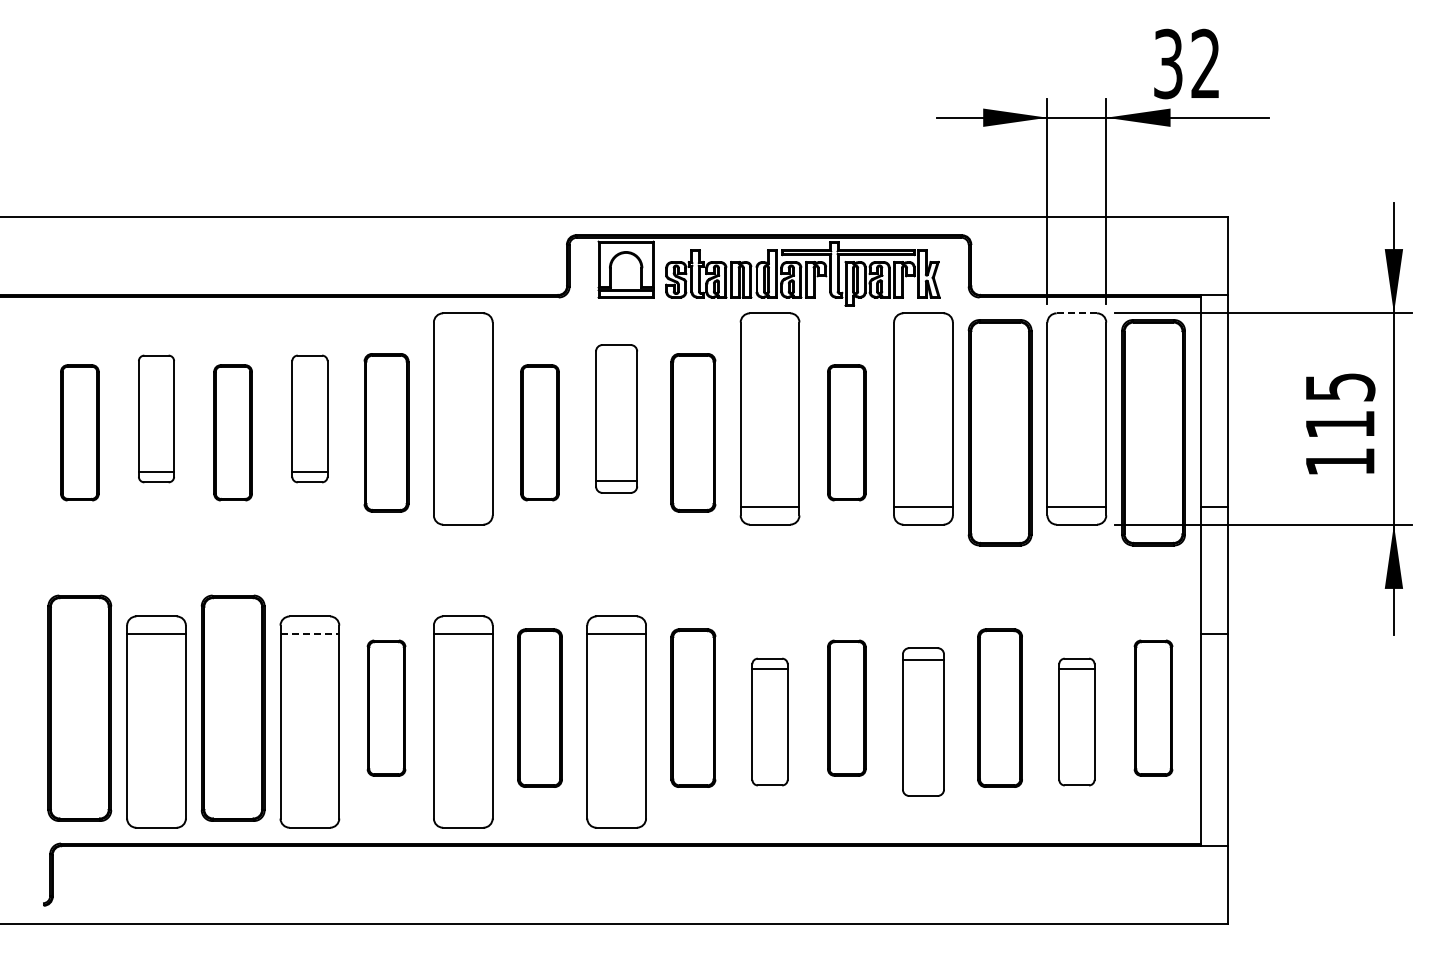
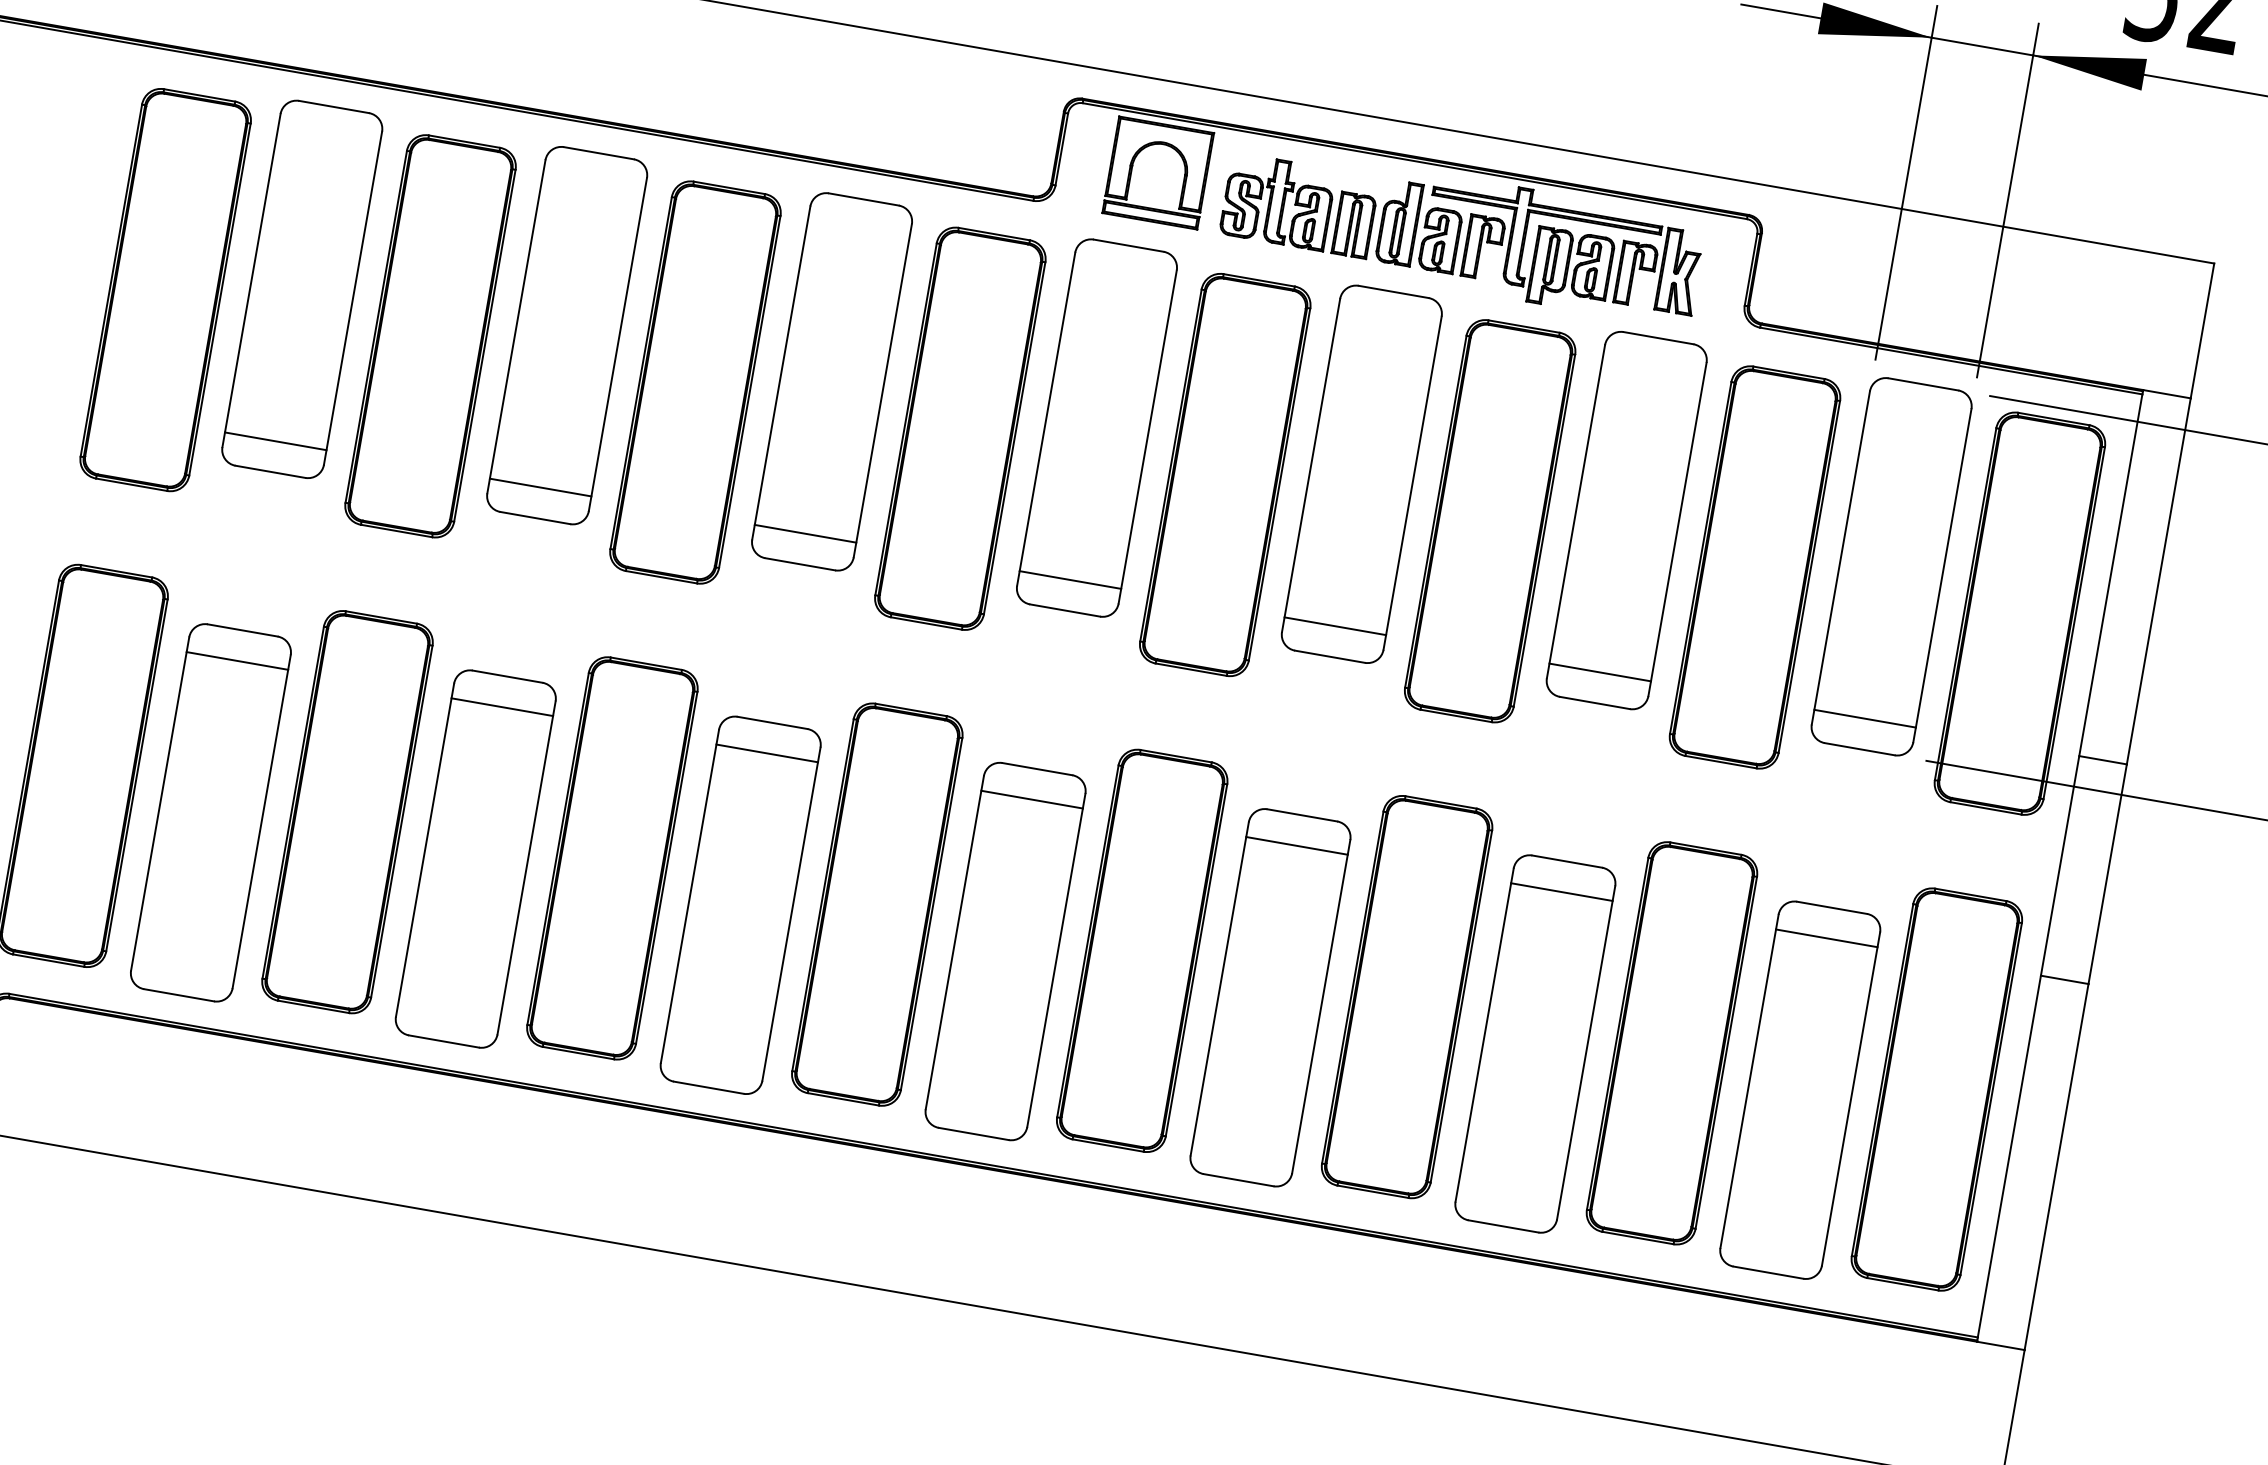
line: (1076, 313) -> (1922, 384), dashed -> solid
part: (156, 418) -> (302, 288), size x1.67
part: (309, 418) -> (566, 334), size x1.67
part: (616, 418) -> (1096, 427), size x1.43
part: (79, 432) -> (165, 289), size x1.67
part: (232, 432) -> (429, 335), size x1.67
part: (386, 432) -> (695, 382), size x1.43
part: (539, 432) -> (959, 428), size x1.67
part: (693, 432) -> (1225, 474), size x1.43
part: (846, 432) -> (1489, 520), size x1.67
line: (462, 506) -> (804, 532), added
line: (310, 634) -> (503, 707), dashed -> solid
part: (386, 707) -> (612, 856), size x1.67
part: (539, 707) -> (876, 903), size x1.43
part: (693, 707) -> (1142, 949), size x1.43
part: (846, 707) -> (1406, 995), size x1.67
part: (999, 707) -> (1671, 1041), size x1.43
part: (1153, 707) -> (1937, 1088), size x1.67
part: (769, 721) -> (1269, 996), size x1.67
part: (923, 721) -> (1535, 1042), size x1.43
part: (1076, 721) -> (1799, 1089), size x1.67

